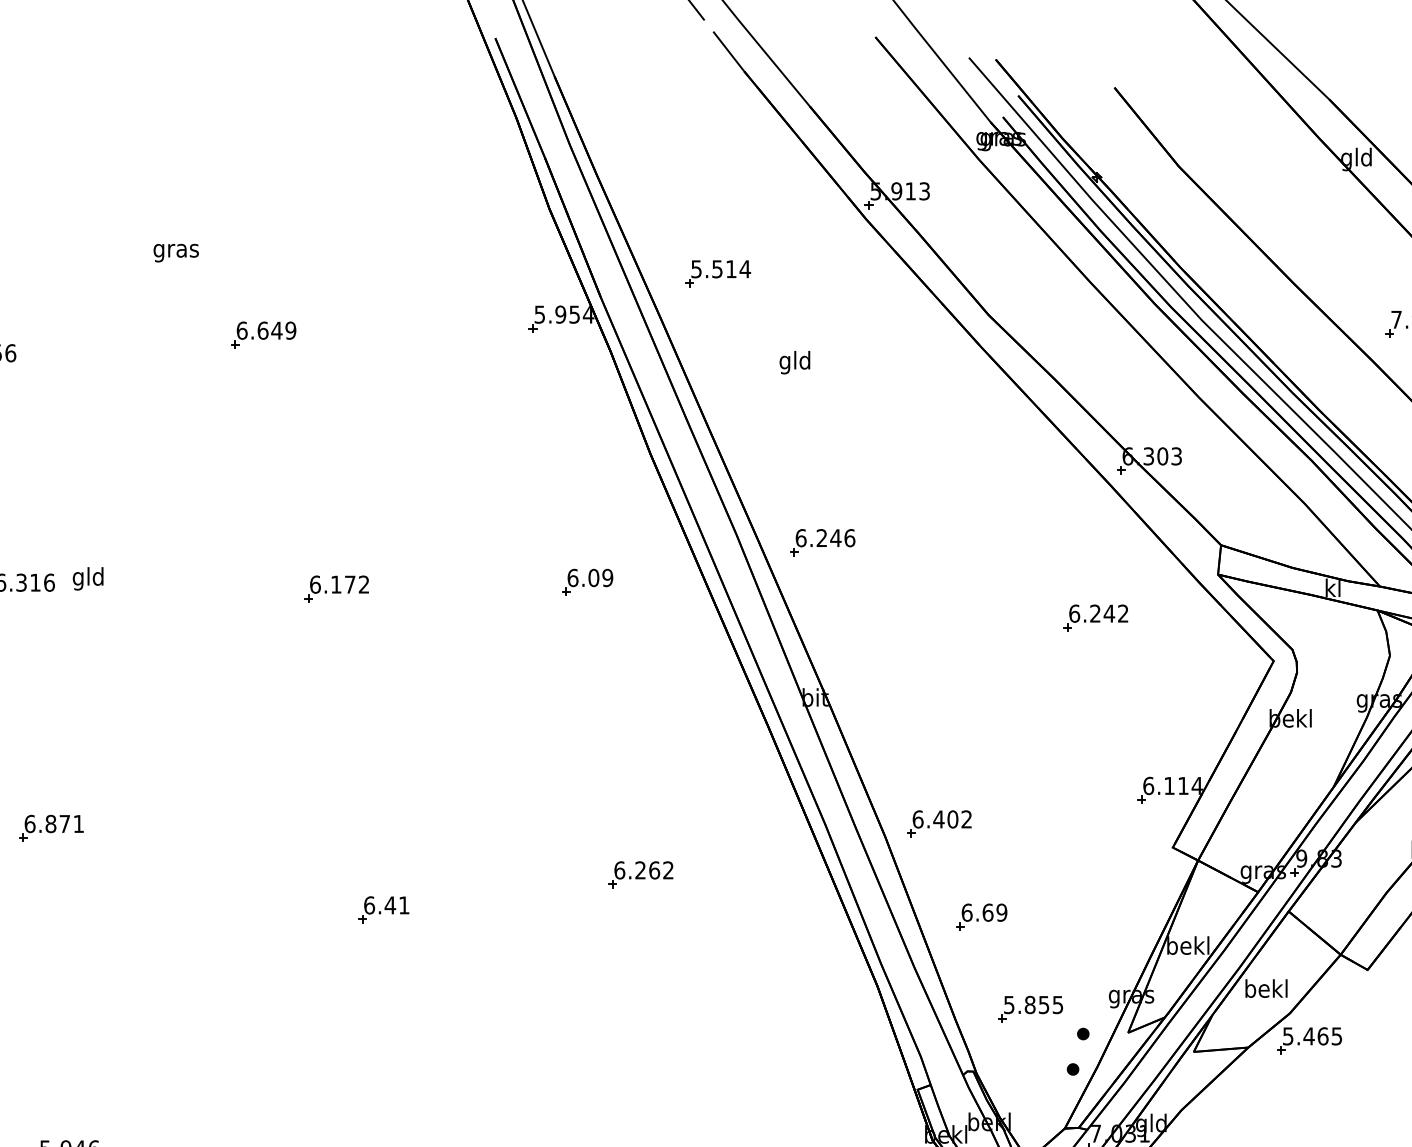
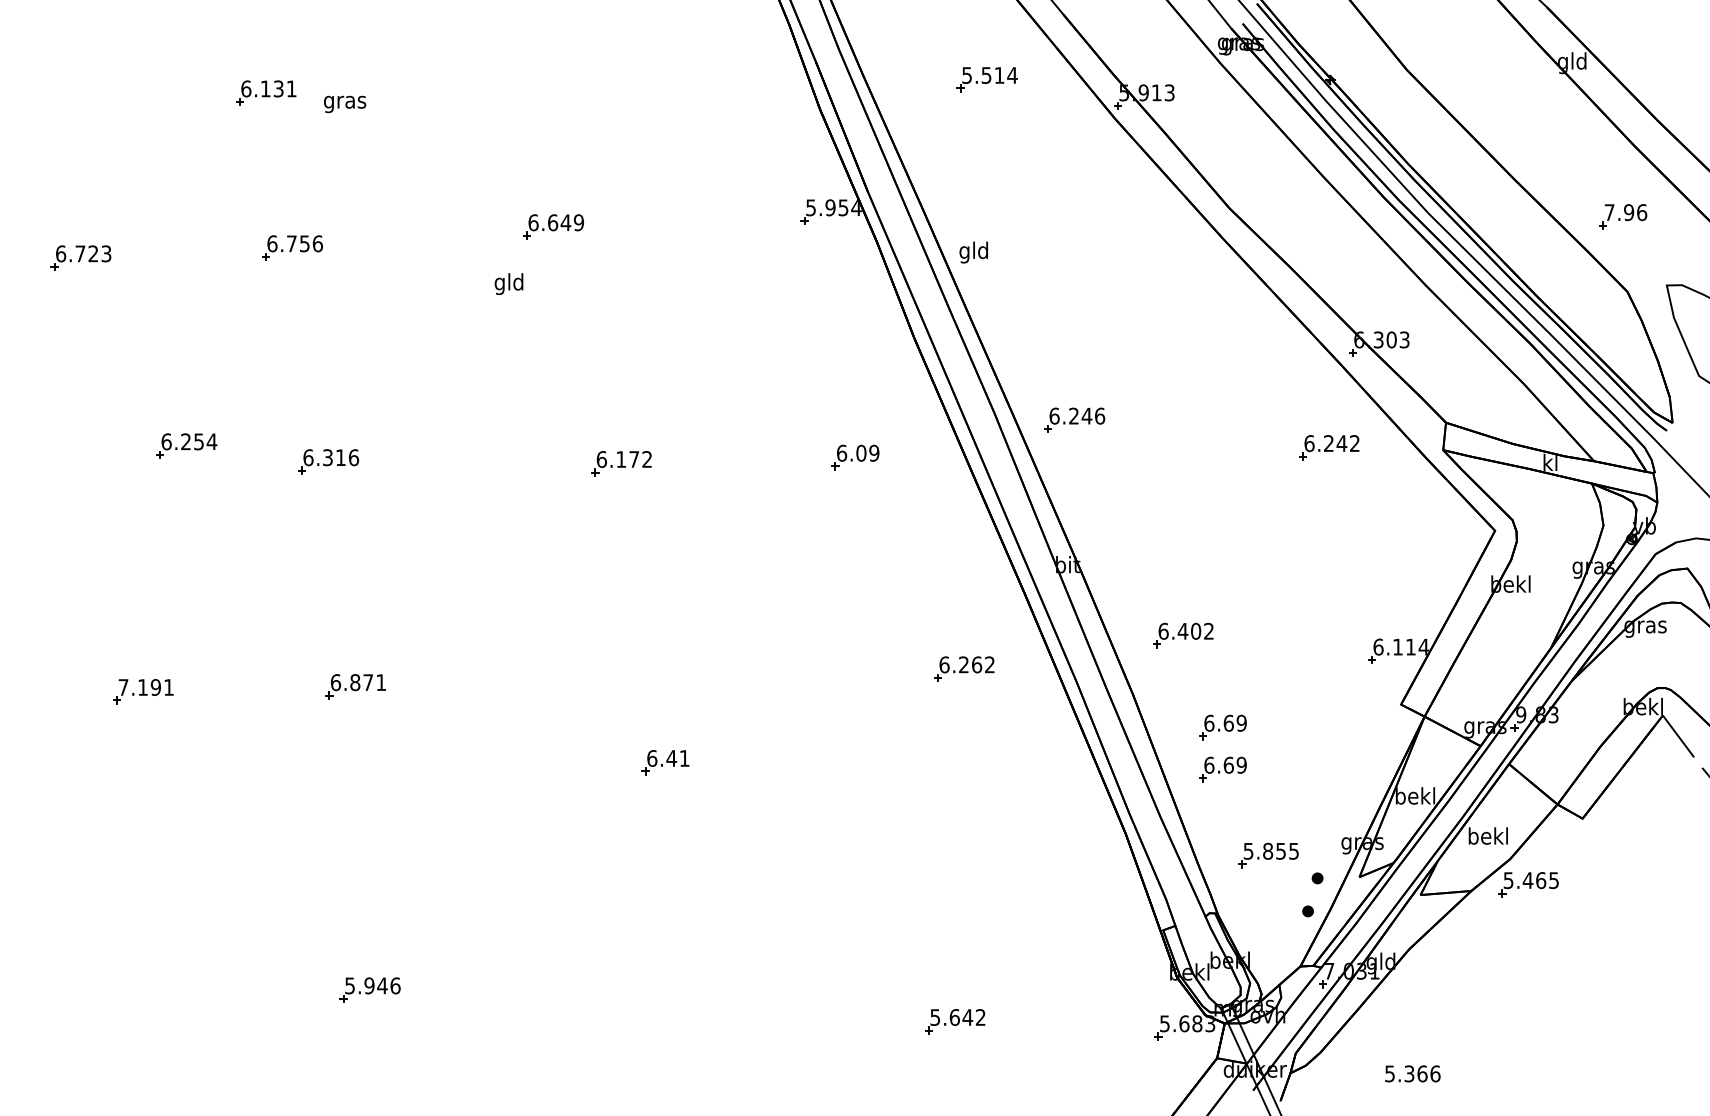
text: (176, 253) -> (345, 104), moved
part: (717, 273) -> (986, 79), moved
text: (794, 362) -> (973, 252), moved
text: (87, 578) -> (508, 283), moved
part: (1096, 617) -> (1329, 447), moved
part: (939, 823) -> (1183, 635), moved
part: (981, 872) -> (1222, 727), added
part: (641, 874) -> (964, 668), moved

